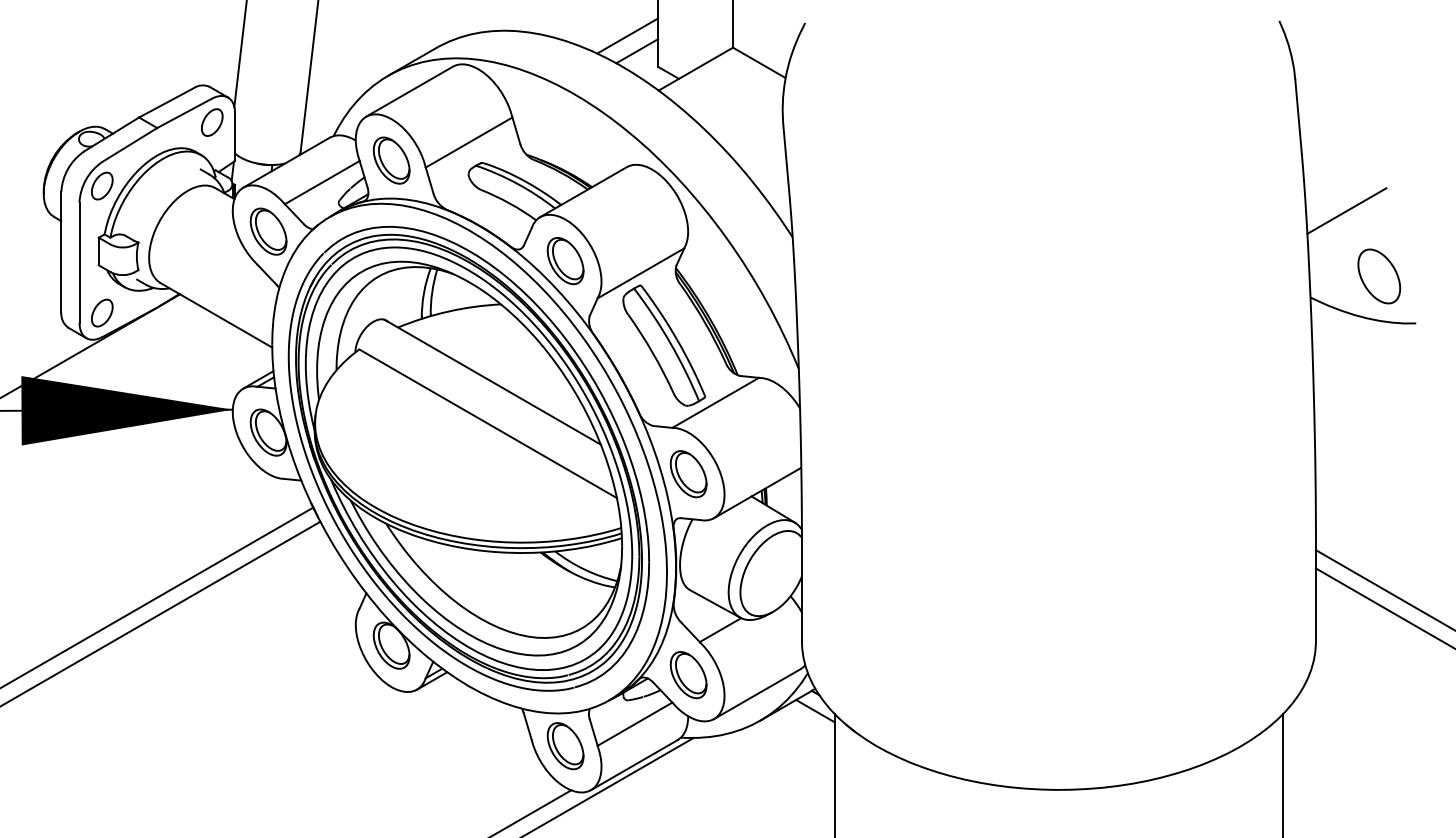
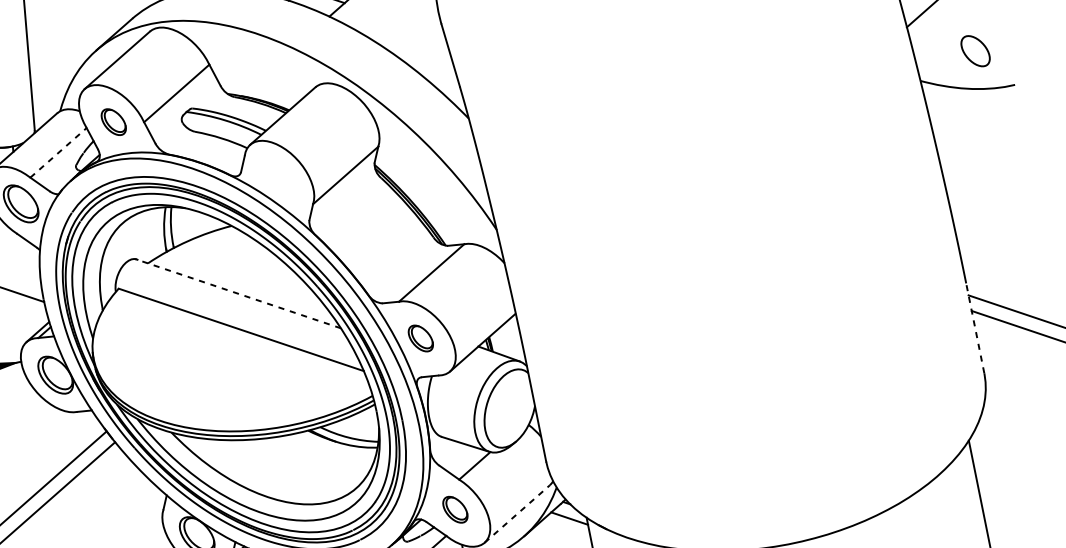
part: (391, 160) -> (113, 122), size x0.7
line: (322, 182) -> (58, 152), solid -> dashed
part: (565, 260) -> (279, 177), removed
part: (1379, 276) -> (975, 51), size x0.7
part: (664, 345) -> (378, 232), removed
line: (492, 381) -> (237, 293), solid -> dashed
part: (688, 474) -> (420, 338), size x0.7
line: (1315, 588) -> (974, 328), solid -> dashed
part: (688, 675) -> (455, 510), size x0.7
line: (757, 693) -> (517, 513), solid -> dashed

